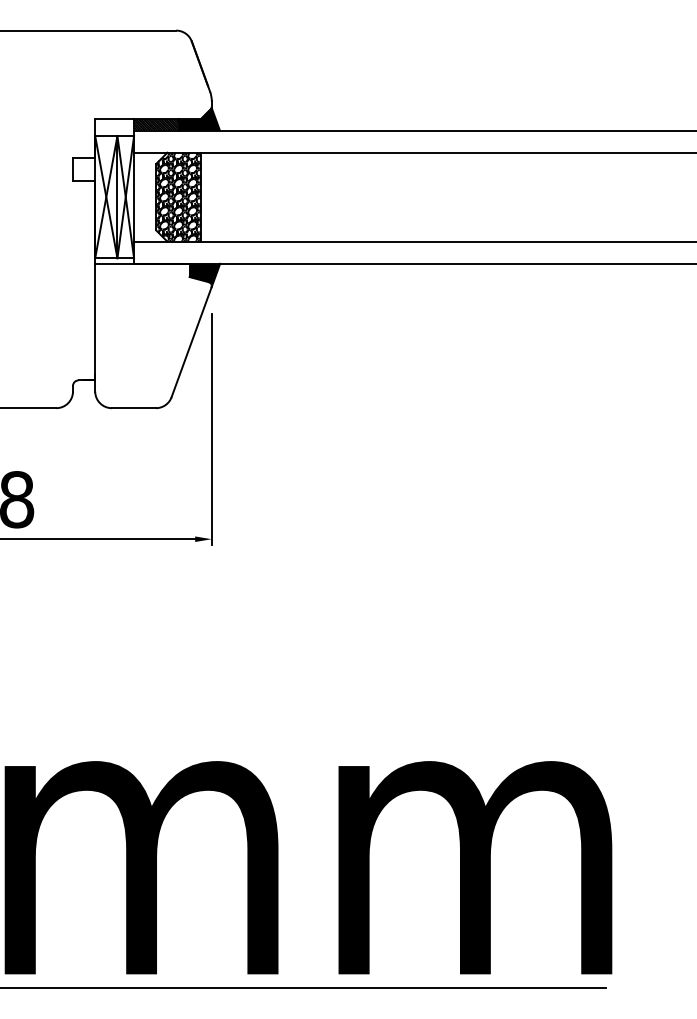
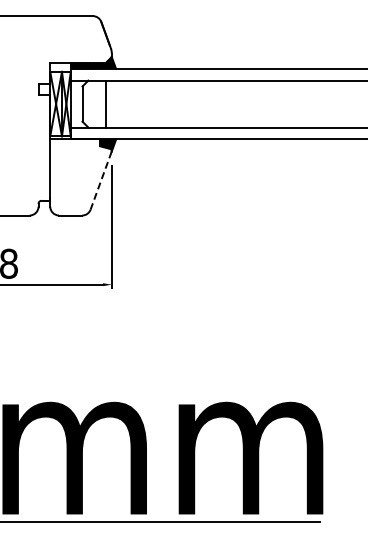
hatch: (177, 196) -> (93, 103), removed
line: (192, 341) -> (101, 180), solid -> dashed

